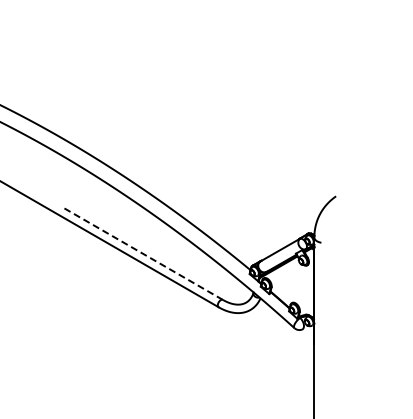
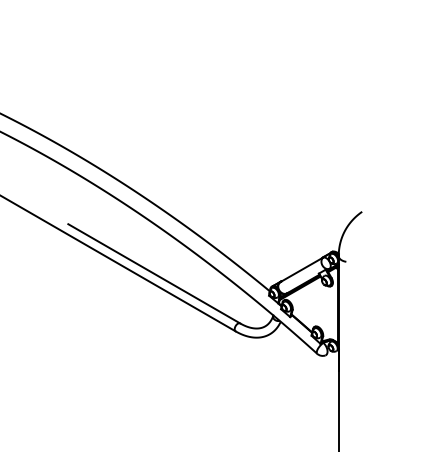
line: (142, 253) -> (153, 273), dashed -> solid

